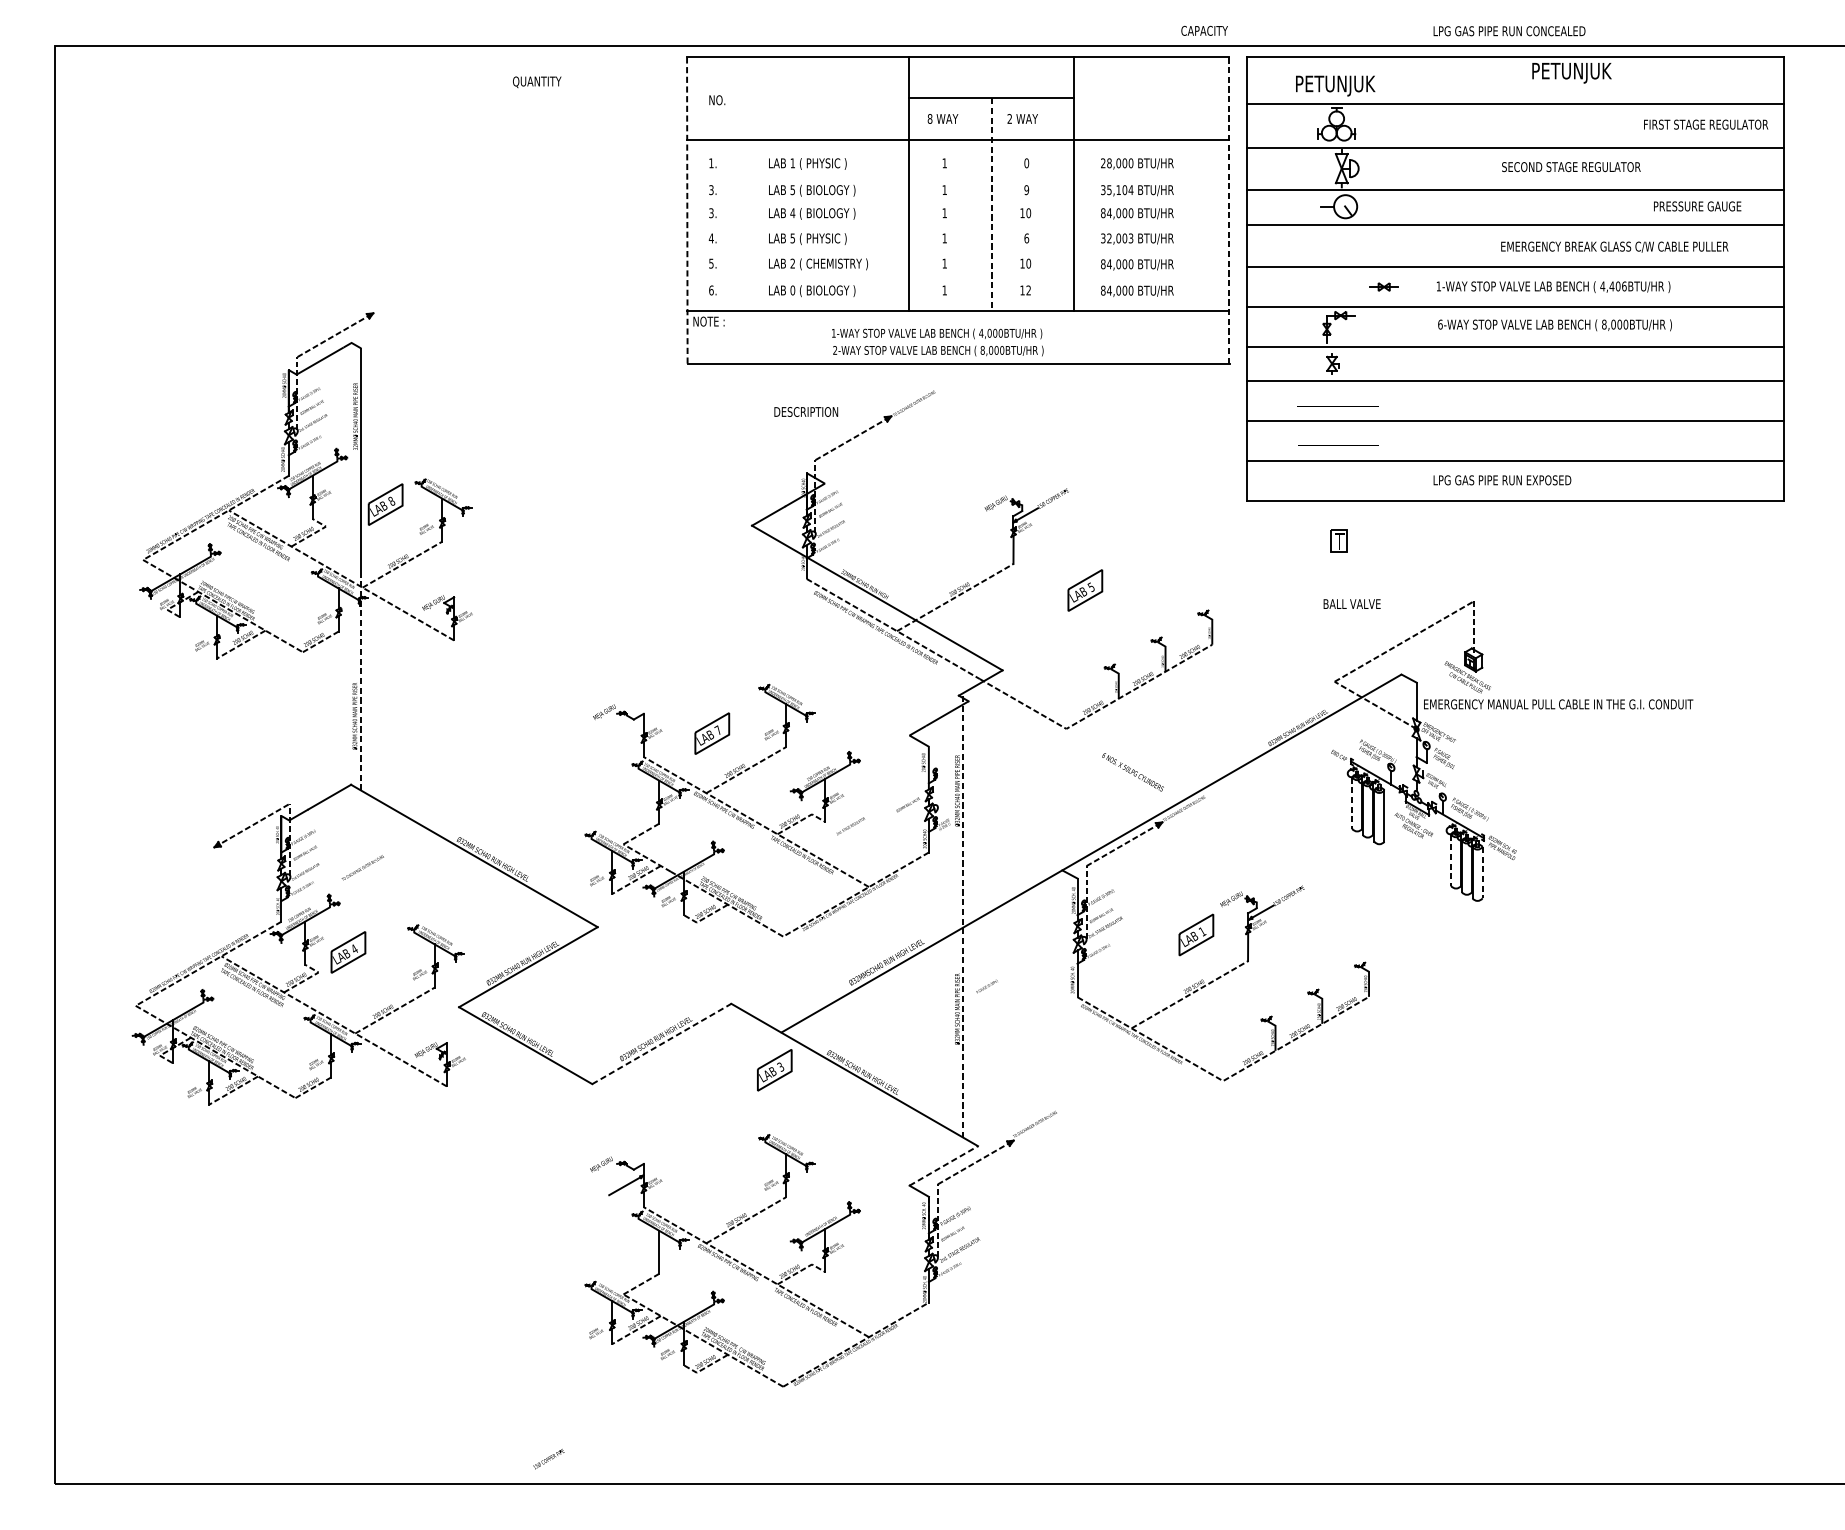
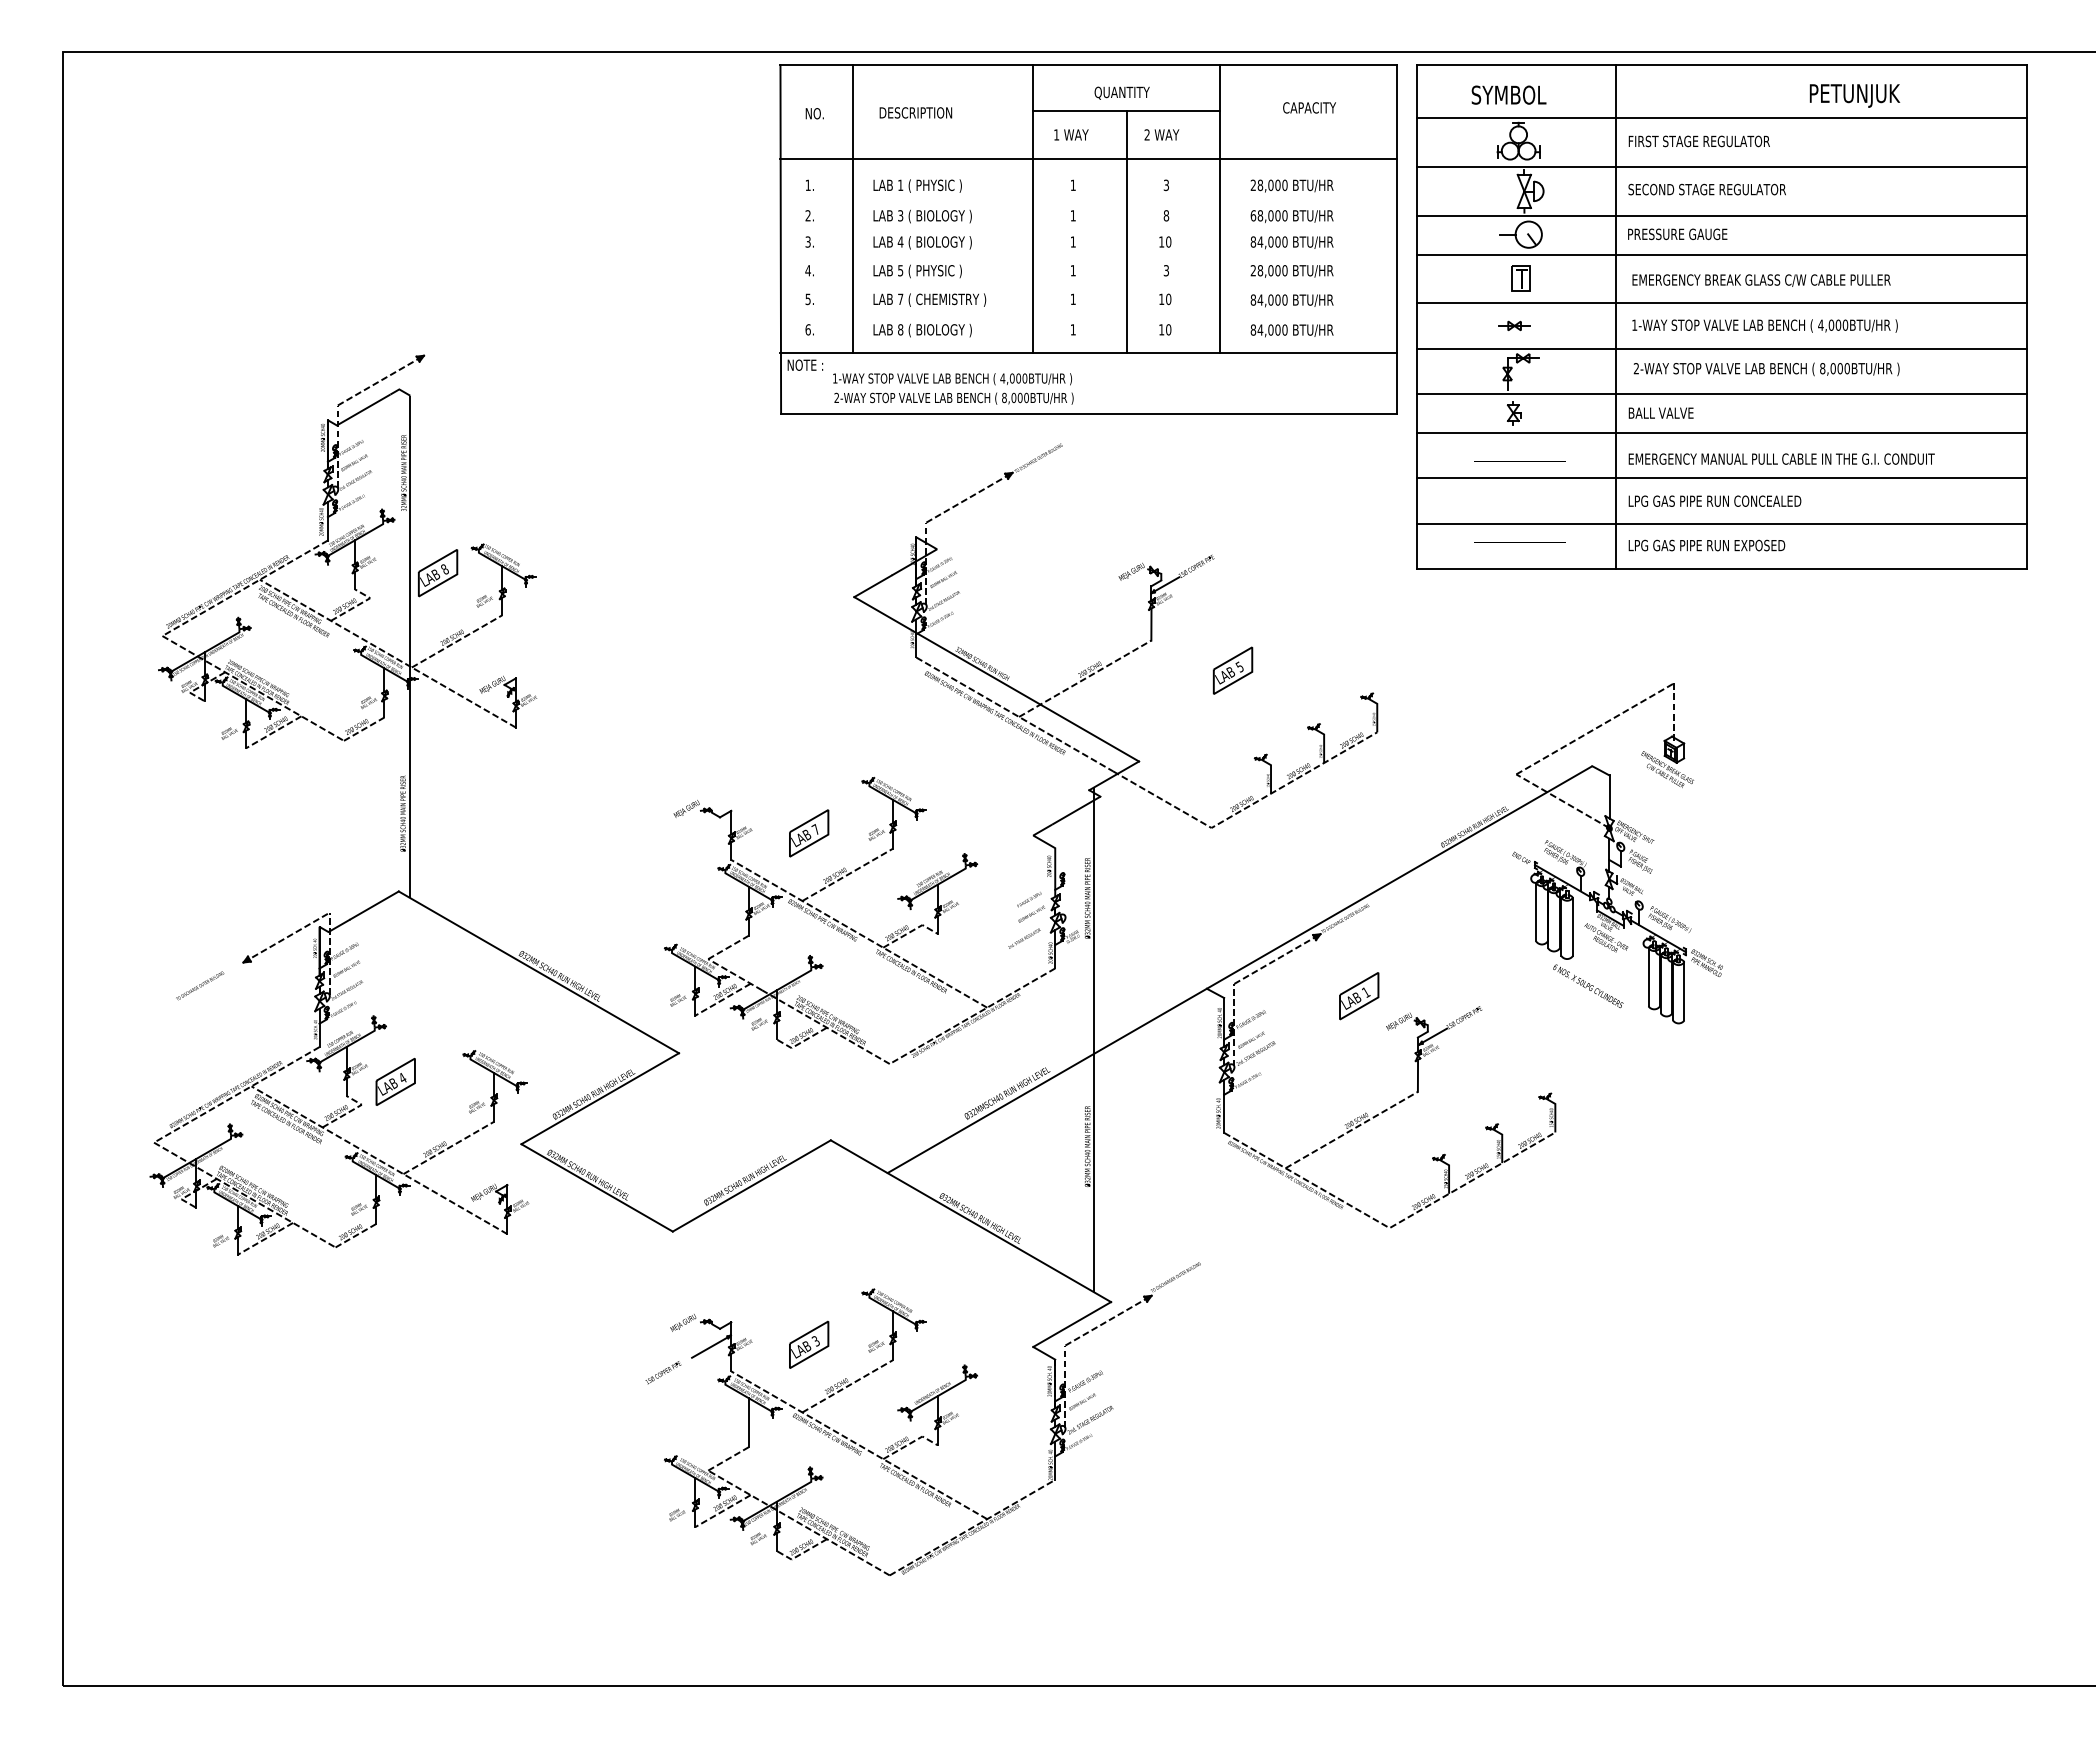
text: (1204, 30) -> (1309, 107), moved
text: (1509, 30) -> (1714, 500), moved
text: (1571, 72) -> (1854, 95), moved
text: (536, 81) -> (1121, 92), moved
text: (1334, 86) -> (1516, 97), PETUNJUK -> SYMBOL
text: (929, 118) -> (1056, 134), 8 -> 1
text: (1705, 124) -> (1698, 141), moved
text: (1026, 163) -> (1166, 185), 0 -> 3
text: (1570, 166) -> (1706, 189), moved
line: (751, 183) -> (853, 208), added
text: (710, 189) -> (807, 215), 3. -> 2.
text: (792, 189) -> (900, 215), 5 -> 3
text: (1026, 189) -> (1166, 215), 9 -> 8
text: (1116, 189) -> (1268, 215), 35,104 -> 68,000
line: (991, 204) -> (1126, 232), dashed -> solid
text: (1697, 206) -> (1677, 234), moved
line: (687, 210) -> (780, 239), dashed -> solid
line: (1229, 210) -> (1396, 239), dashed -> solid
text: (1026, 238) -> (1166, 270), 6 -> 3
text: (1116, 238) -> (1268, 270), 32,003 -> 28,000
text: (1614, 247) -> (1761, 280), moved
text: (792, 262) -> (900, 298), 2 -> 7
line: (1421, 279) -> (1615, 317), added
text: (1618, 285) -> (1838, 324), 4,406BTU/HR -> 4,000BTU/HR
part: (1384, 286) -> (1514, 325), moved
text: (792, 290) -> (900, 329), 0 -> 8
text: (1028, 290) -> (1168, 329), 12 -> 10
text: (1440, 324) -> (1636, 368), 6-WAY -> 2-WAY
text: (937, 342) -> (953, 388), moved
text: (805, 411) -> (915, 112), moved
line: (1337, 477) -> (1519, 542), added
part: (1338, 541) -> (1520, 278), moved
text: (1351, 603) -> (1660, 412), moved
line: (361, 684) -> (410, 777), dashed -> solid
text: (1558, 703) -> (1781, 458), moved
text: (1133, 772) -> (1588, 986), moved
line: (1352, 803) -> (1536, 912), dashed -> solid
text: (850, 826) -> (1024, 938), moved
line: (1451, 860) -> (1648, 977), dashed -> solid
text: (363, 867) -> (200, 985), moved
line: (1482, 872) -> (1684, 991), dashed -> solid
line: (963, 915) -> (1094, 1039), dashed -> solid
part: (1196, 935) -> (1359, 996), moved
text: (987, 986) -> (1029, 899), moved
line: (662, 1043) -> (752, 1185), dashed -> solid
part: (775, 1069) -> (809, 1344), moved
line: (944, 1165) -> (1072, 1324), dashed -> solid
text: (548, 1458) -> (663, 1372), moved

